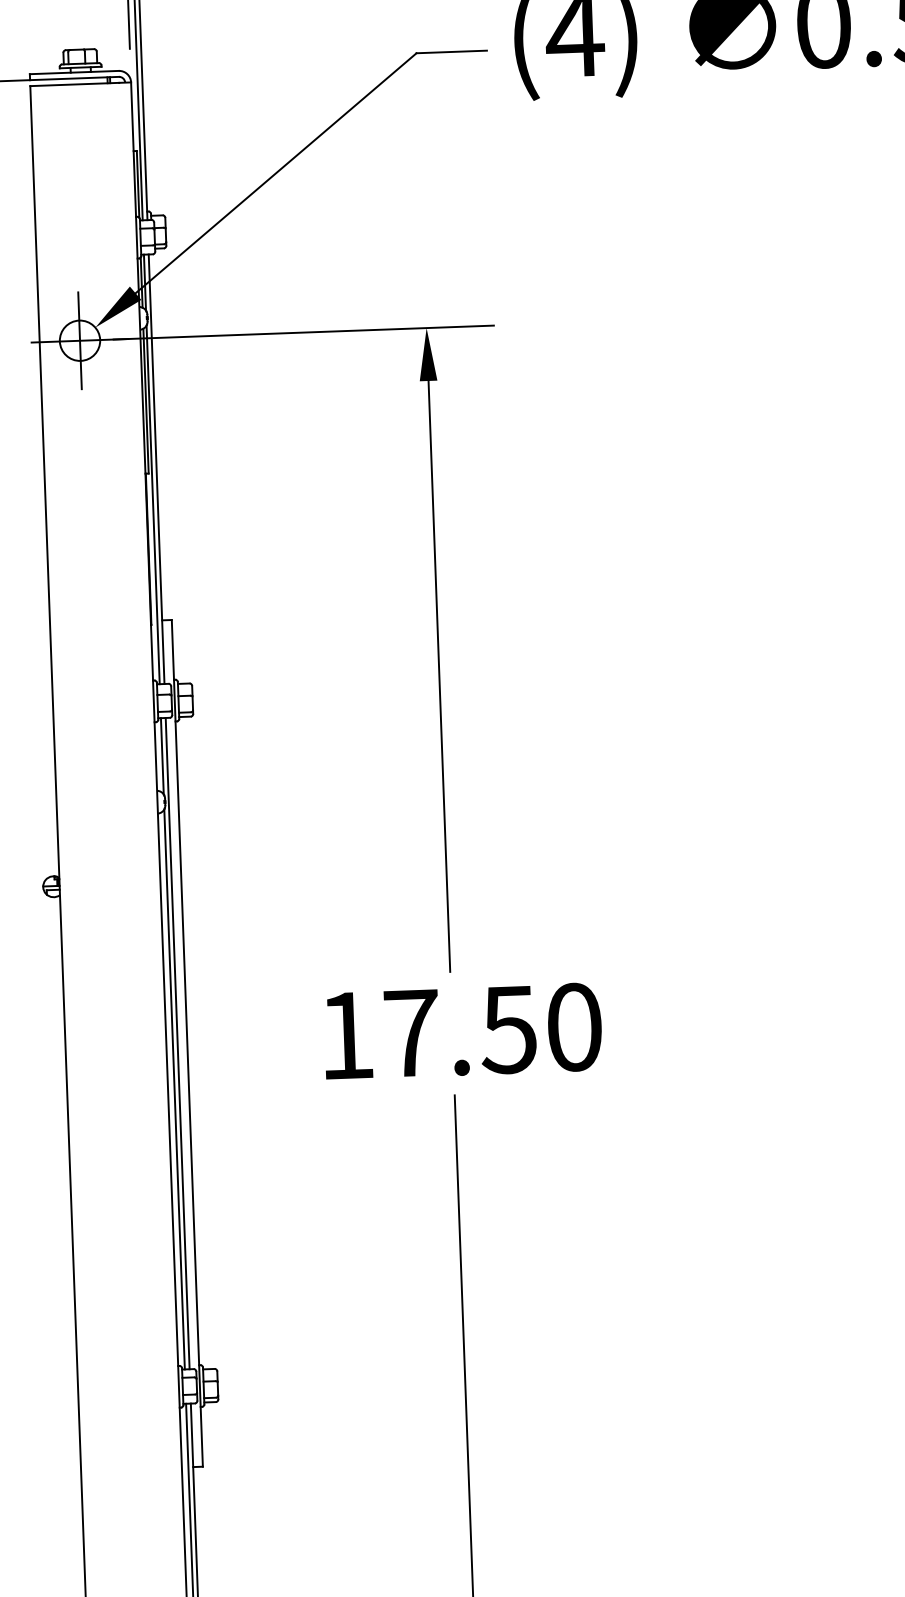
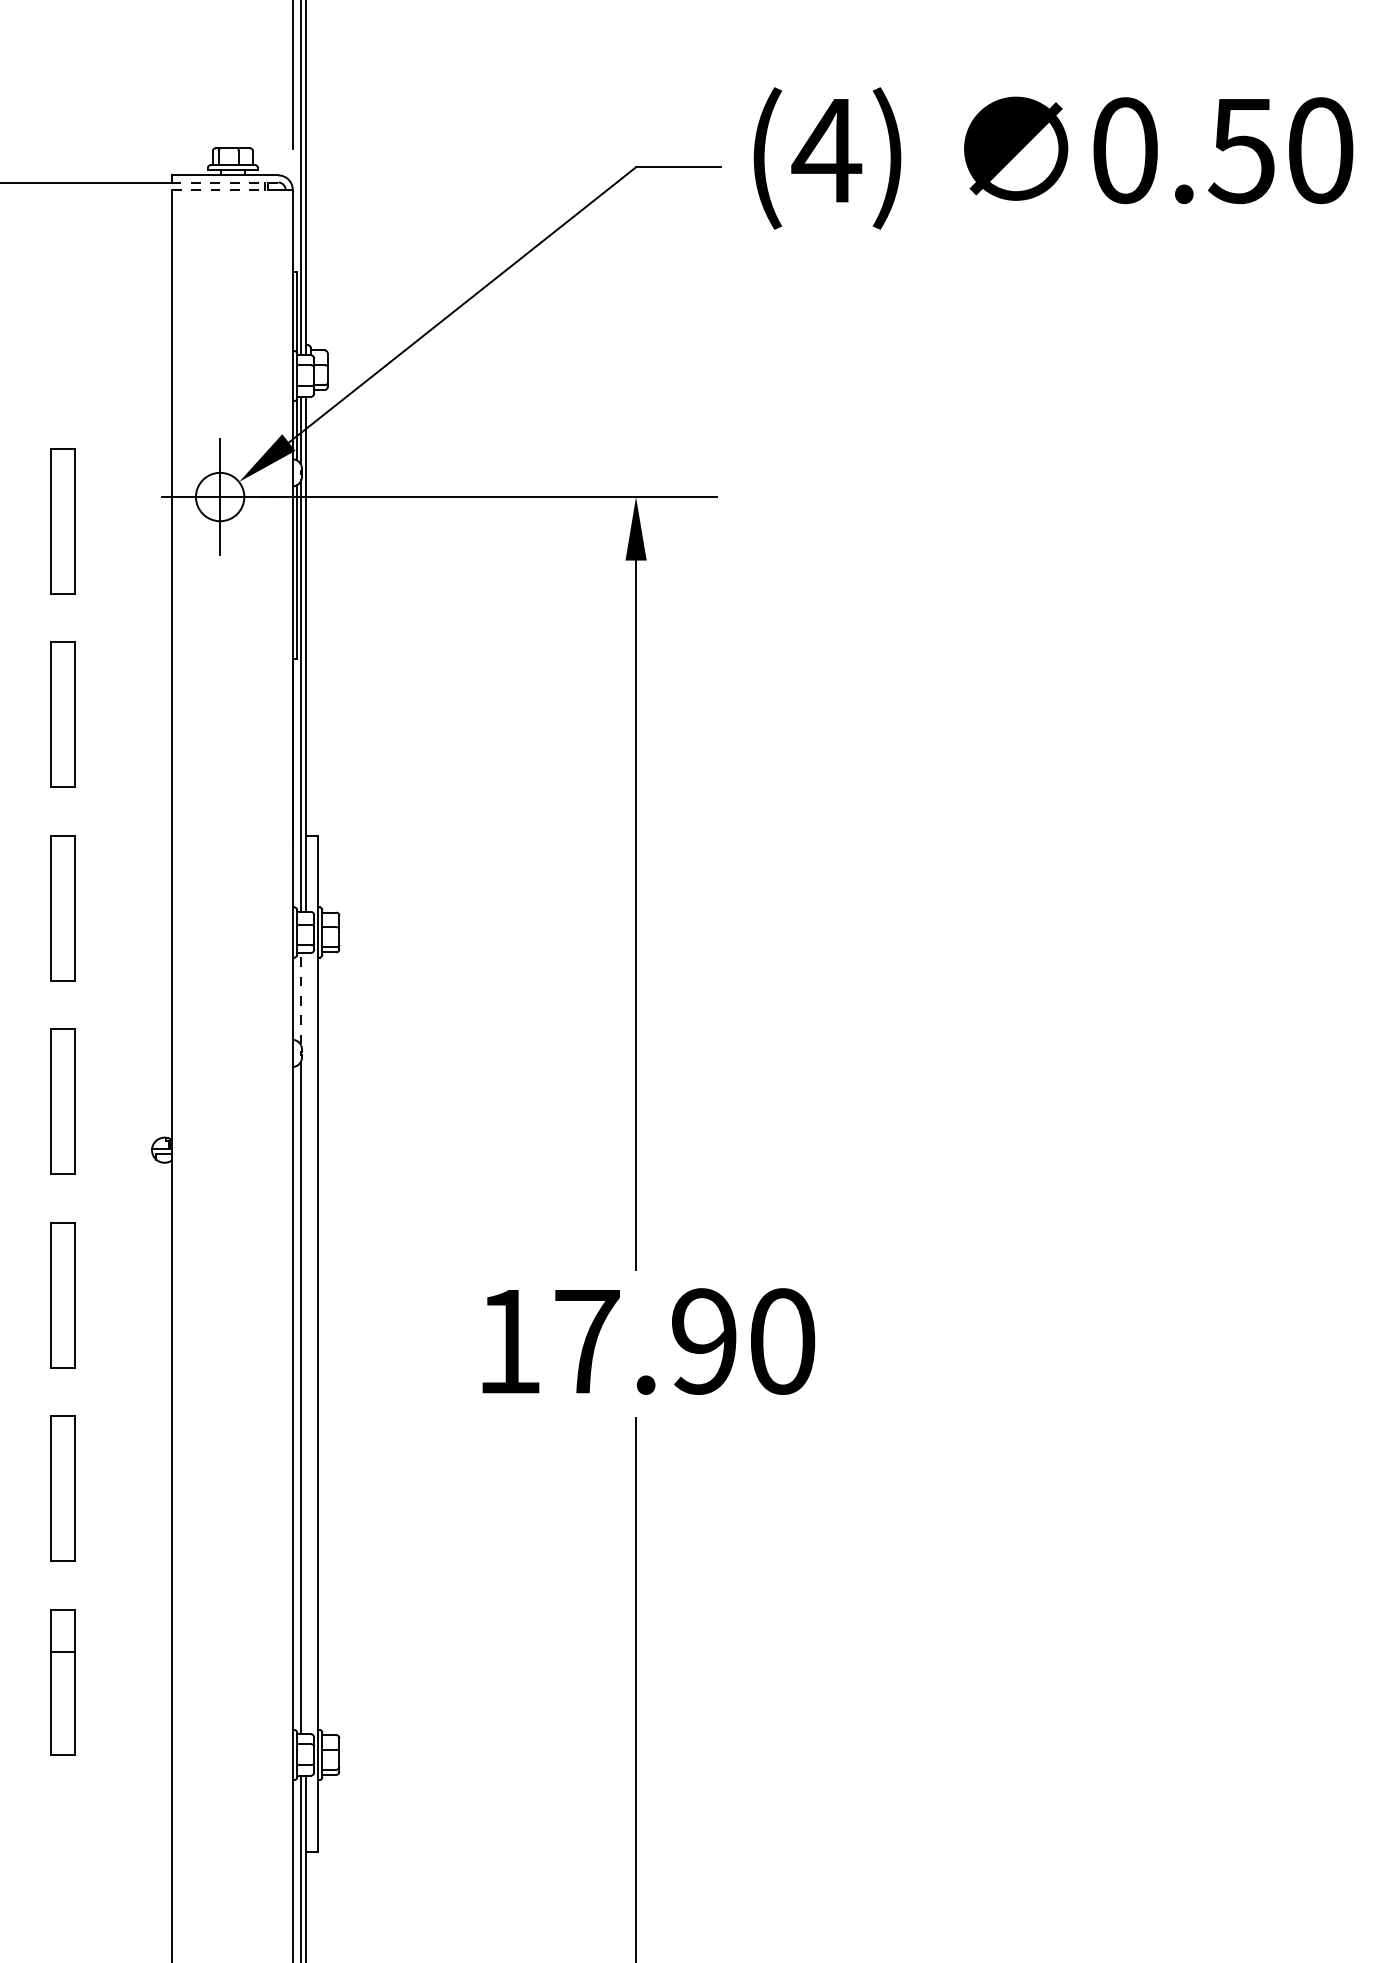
line: (74, 78) -> (225, 182), solid -> dashed
line: (74, 84) -> (224, 189), solid -> dashed
line: (162, 756) -> (300, 998), solid -> dashed
text: (507, 1029) -> (702, 1341), 17.50 -> 17.90
line: (177, 1043) -> (306, 1343), removed

